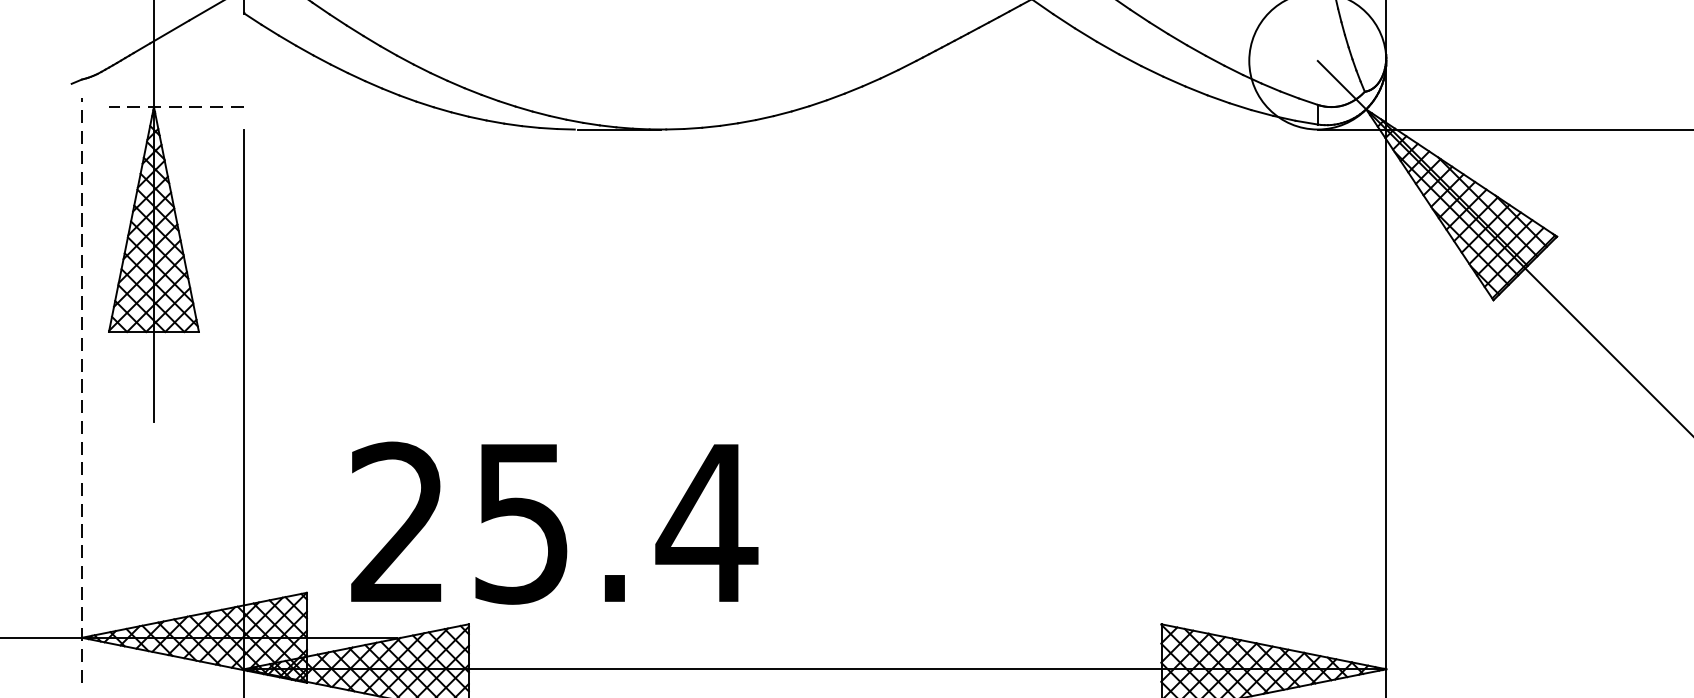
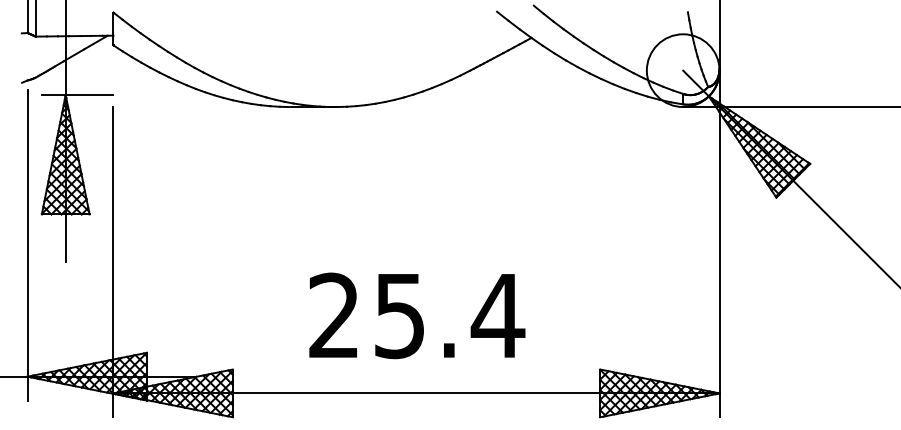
line: (176, 107) -> (77, 95), dashed -> solid
line: (81, 388) -> (27, 244), dashed -> solid
text: (555, 522) -> (417, 315), moved

